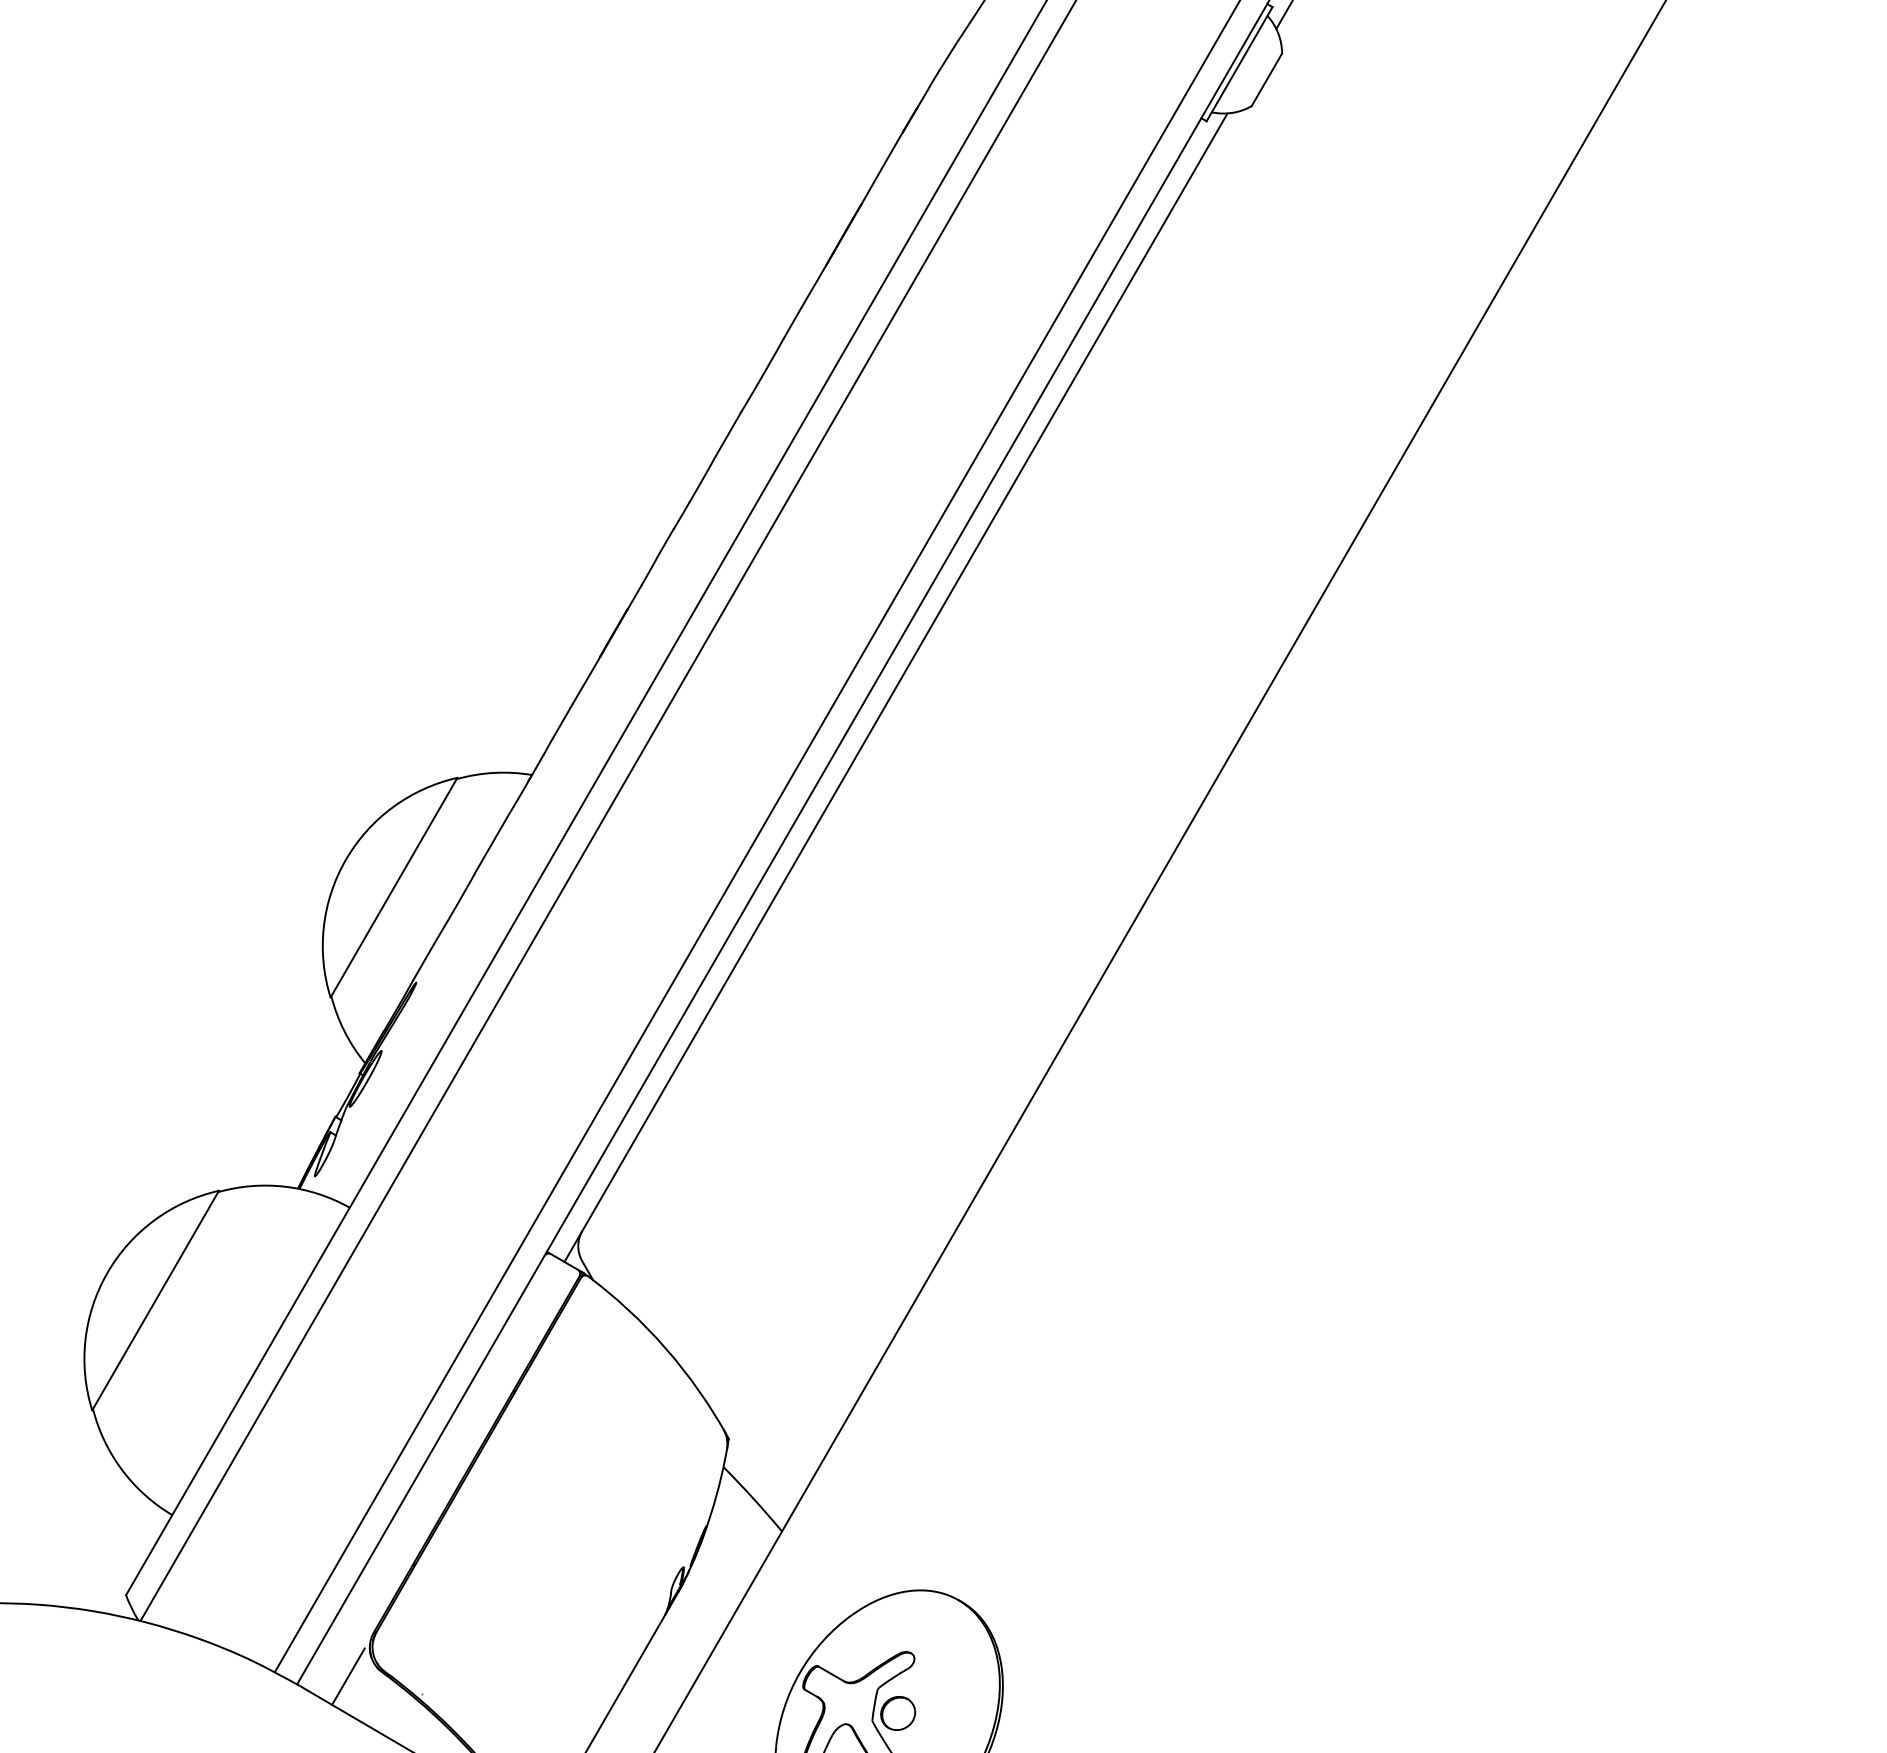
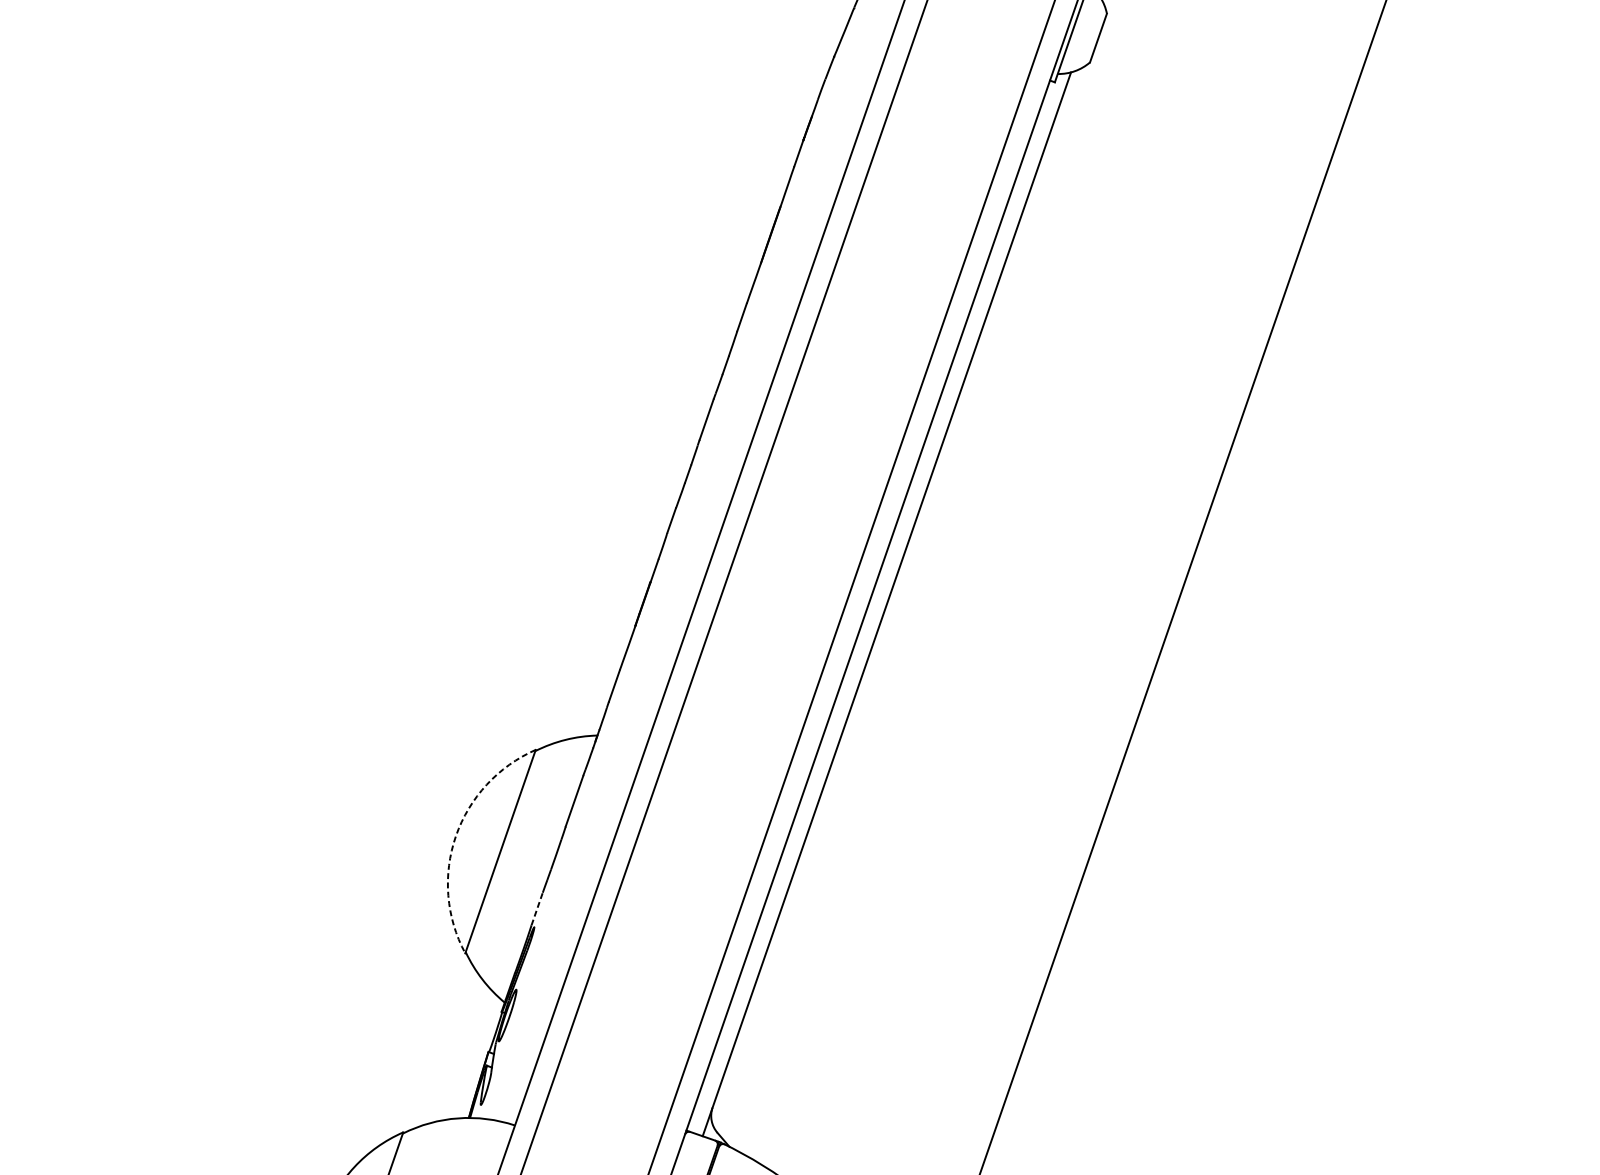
arc: (345, 859) -> (455, 835), solid -> dashed
line: (423, 961) -> (536, 908), solid -> dashed

